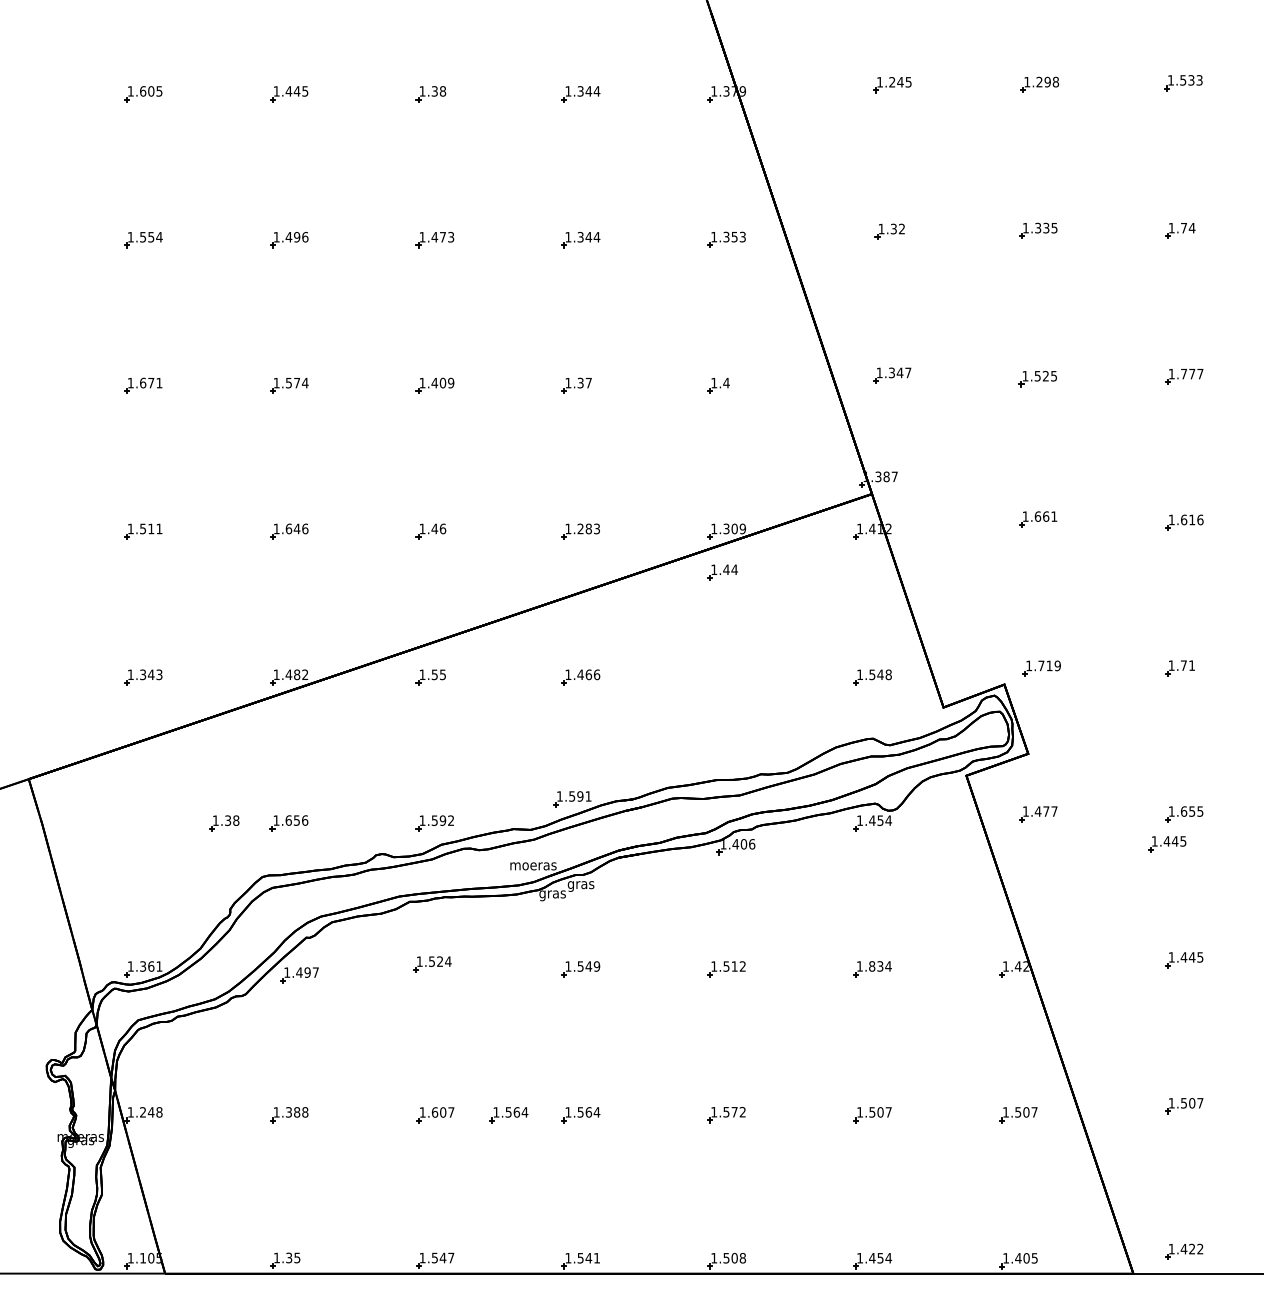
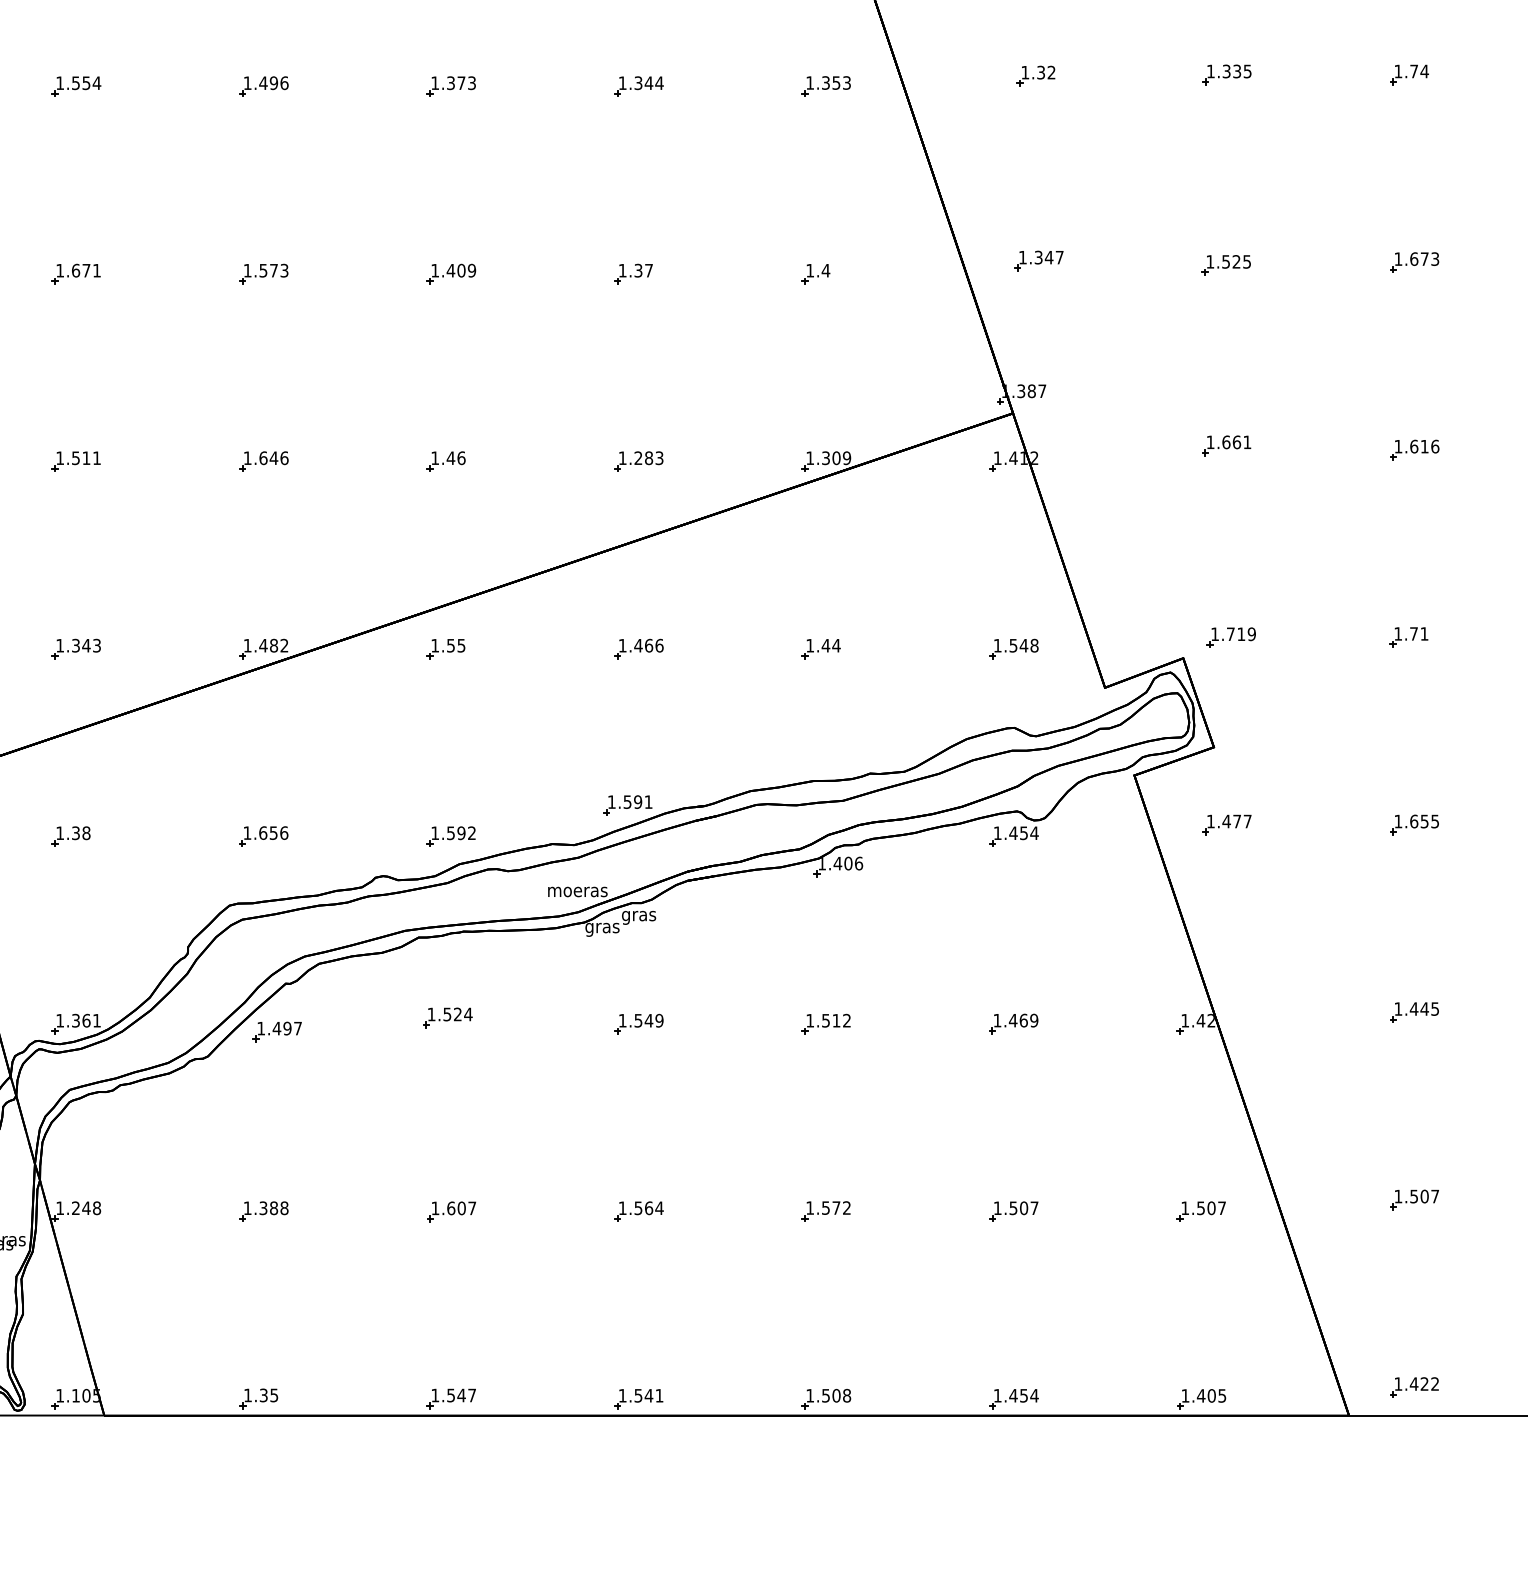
text: (434, 236) -> (450, 82), 1.473 -> 1.373
text: (1192, 373) -> (1425, 258), 1.777 -> 1.673
text: (305, 382) -> (284, 269), 1.574 -> 1.573
part: (722, 572) -> (820, 649), moved
part: (224, 823) -> (71, 836), moved
part: (1167, 844) -> (1392, 863), removed
text: (879, 966) -> (1022, 1020), 1.834 -> 1.469
part: (508, 1115) -> (545, 1212), removed

